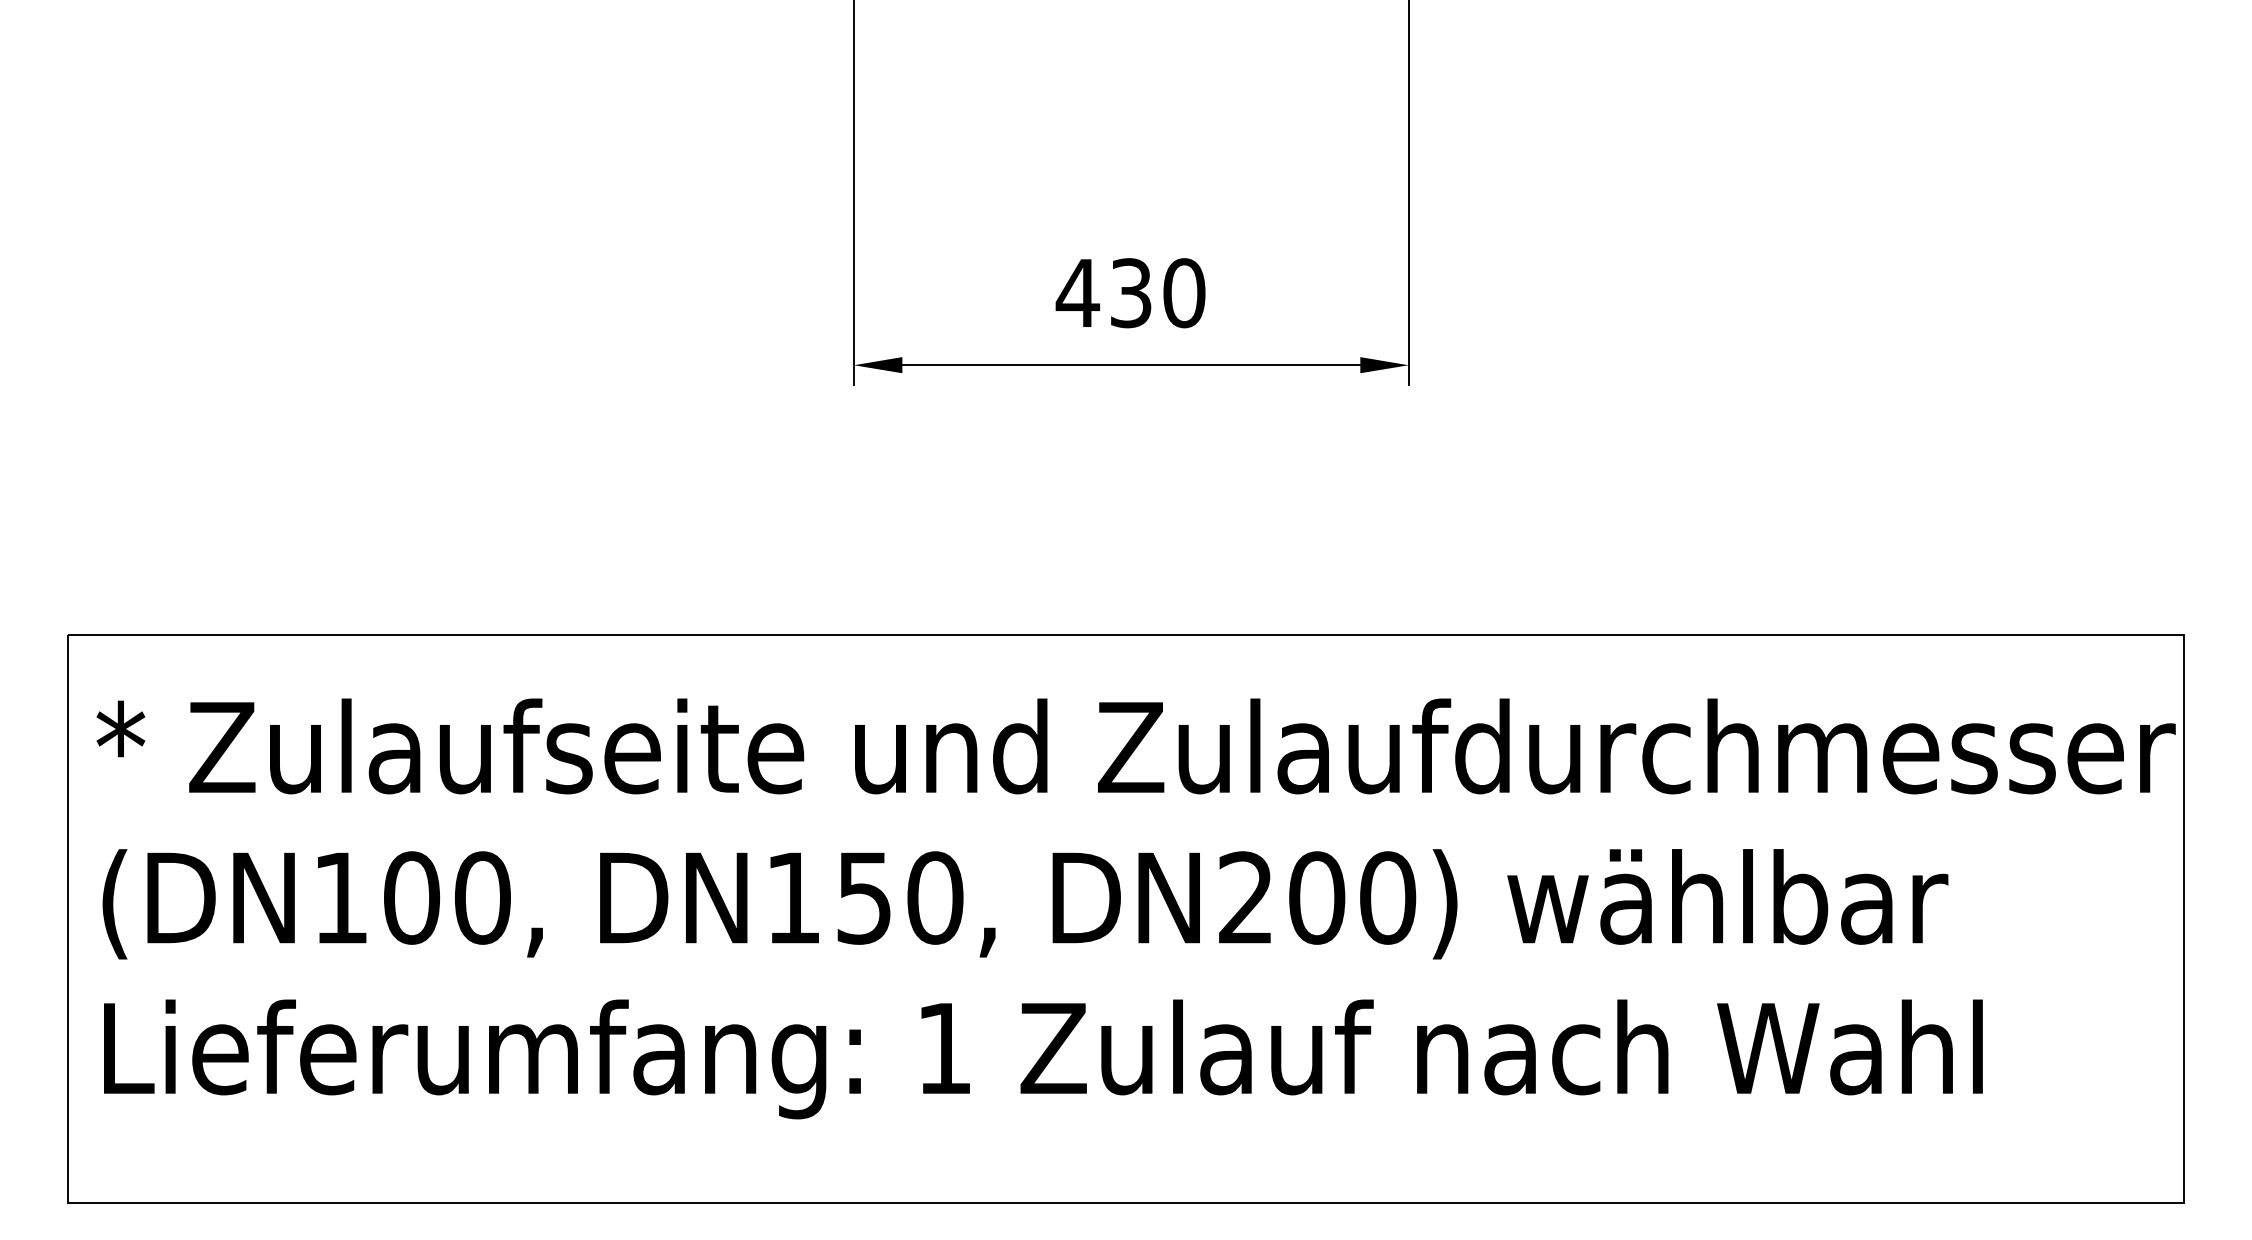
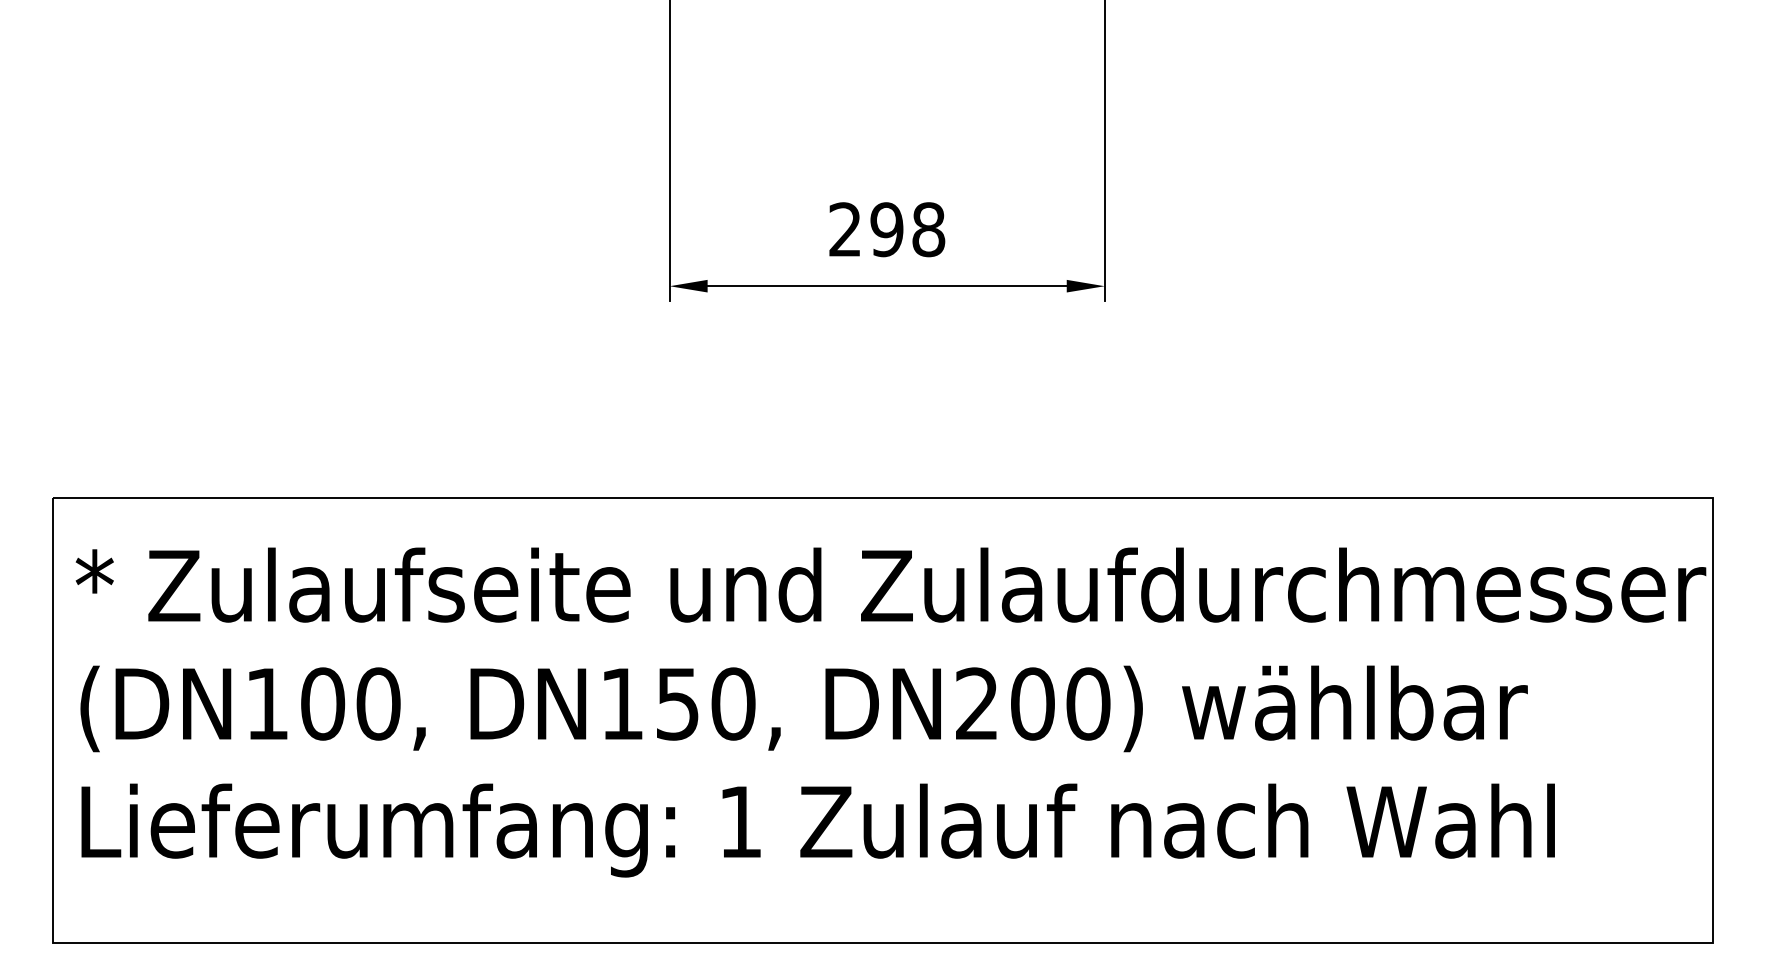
text: (1130, 293) -> (886, 229), 430 -> 298

